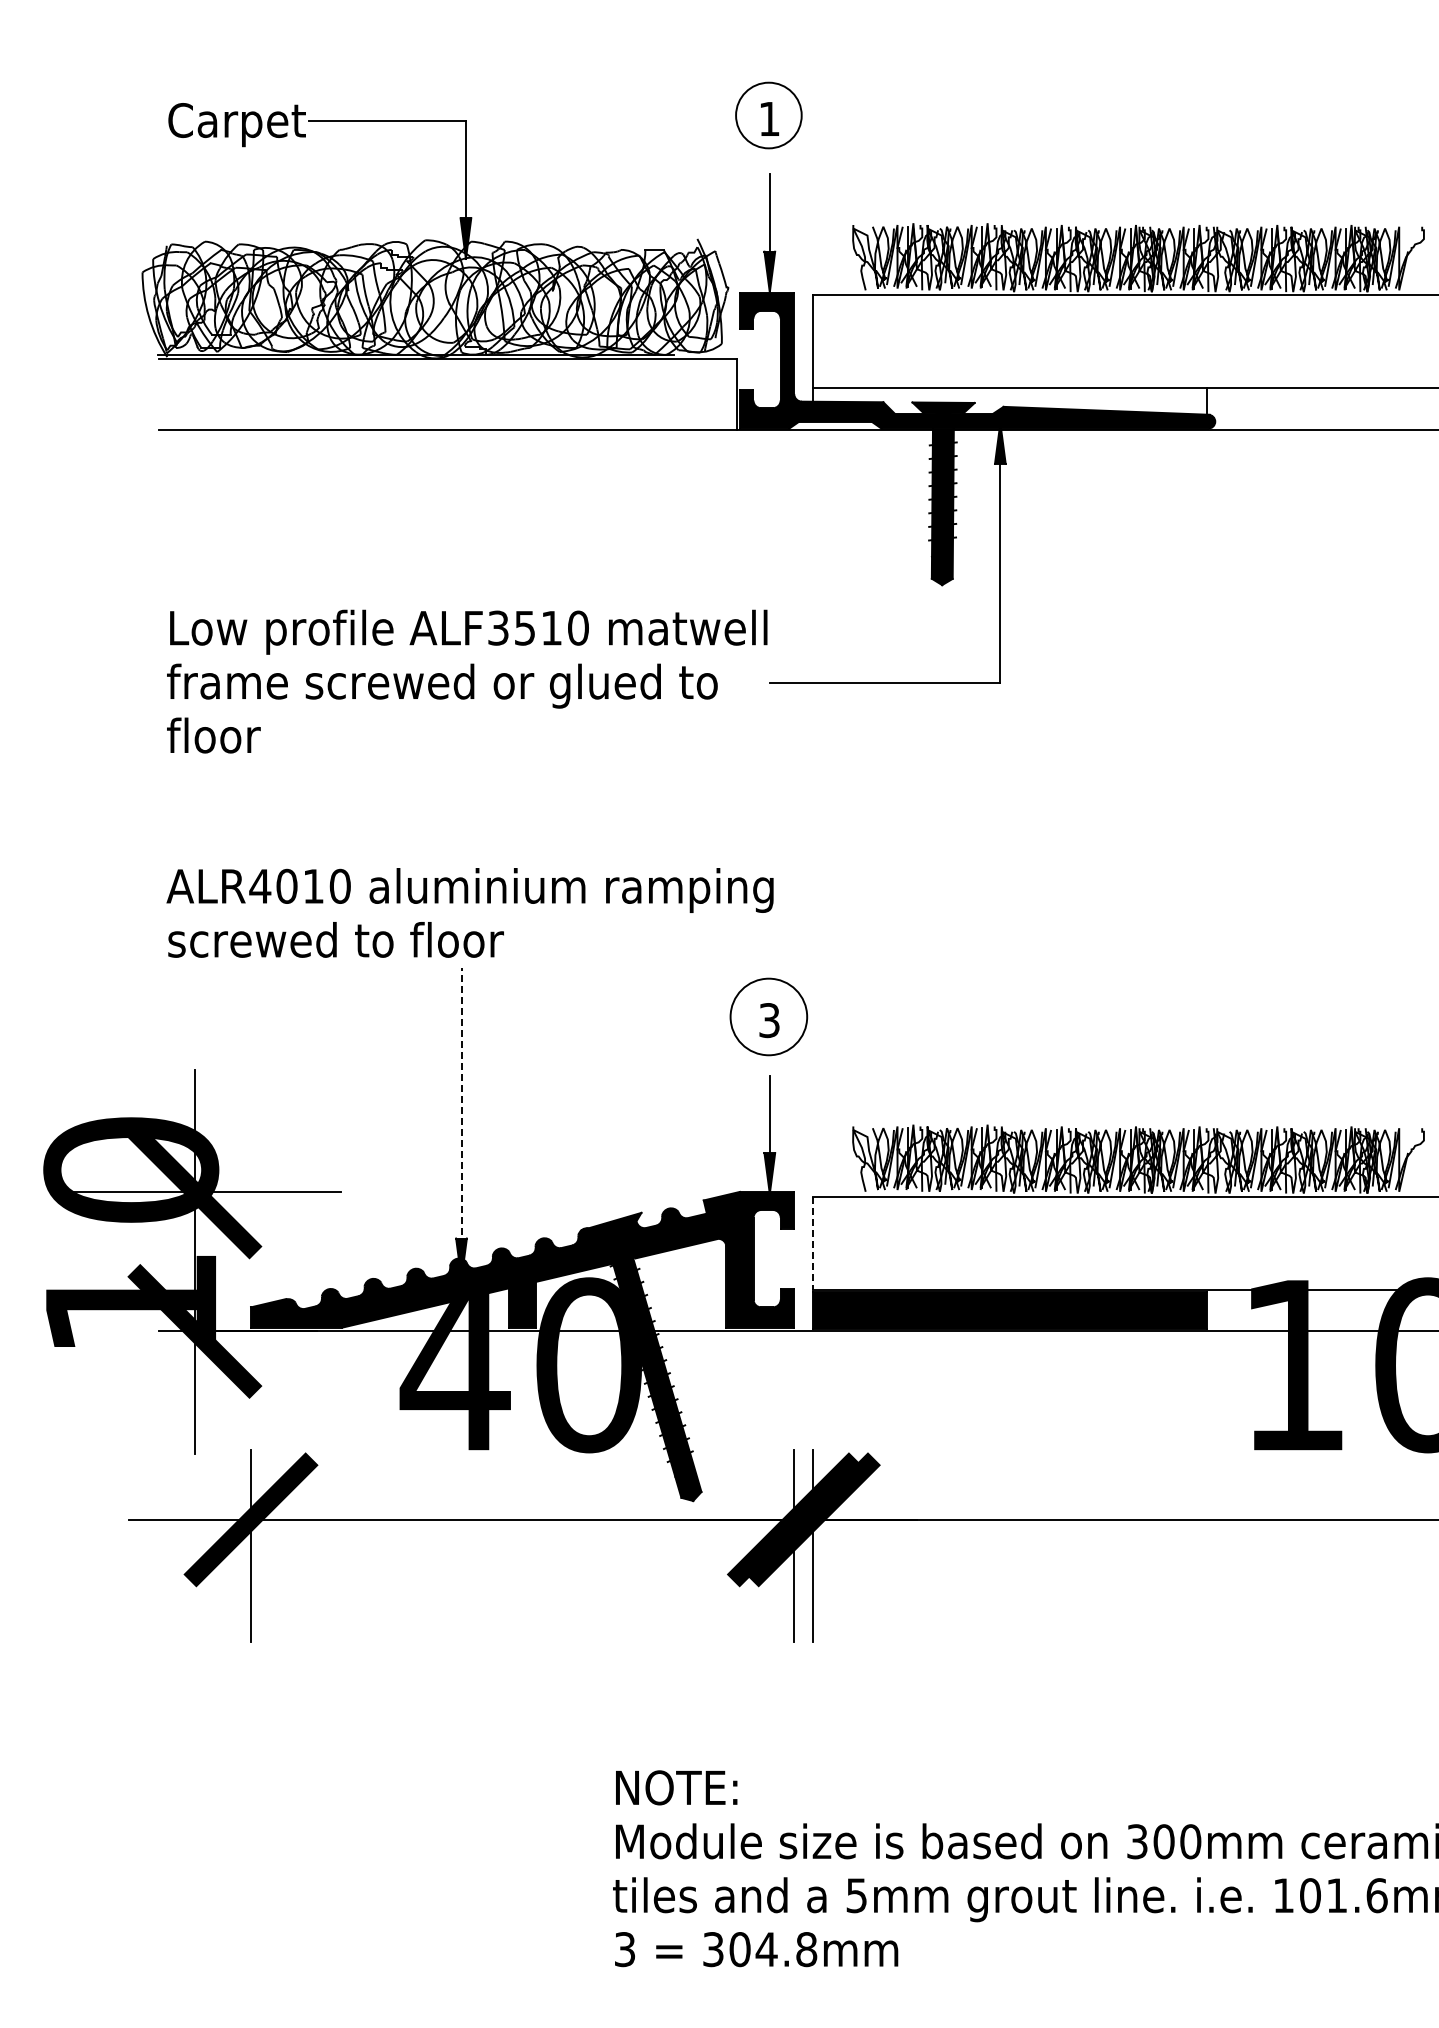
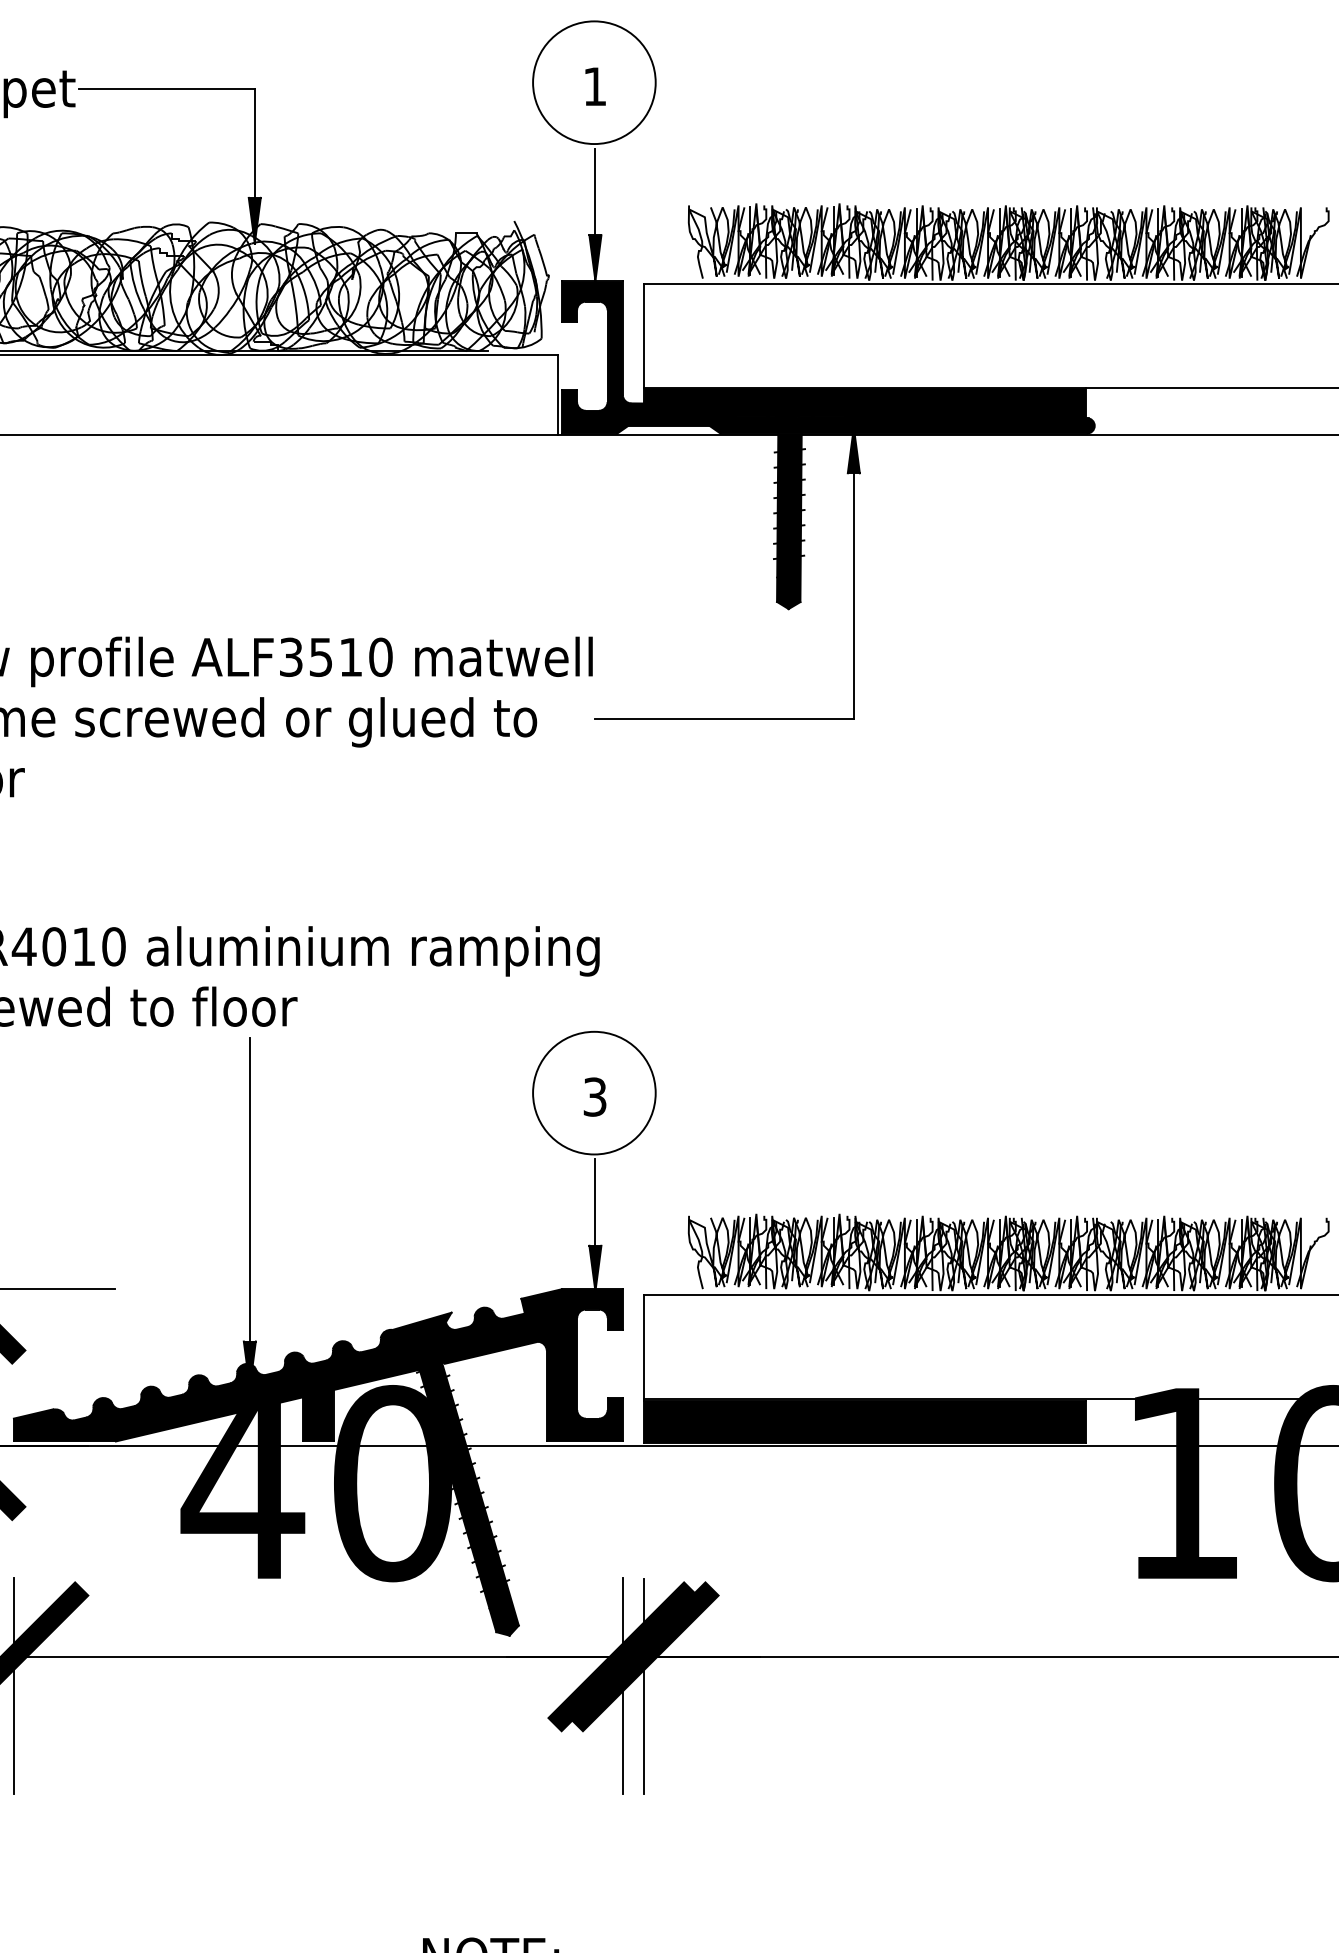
circle: (768, 115) -> (593, 82), size x1.67
fill: (1010, 401) -> (865, 403), added
circle: (768, 1016) -> (593, 1092), size x1.43
line: (461, 1123) -> (249, 1212), dashed -> solid
line: (813, 1243) -> (644, 1347), dashed -> solid

